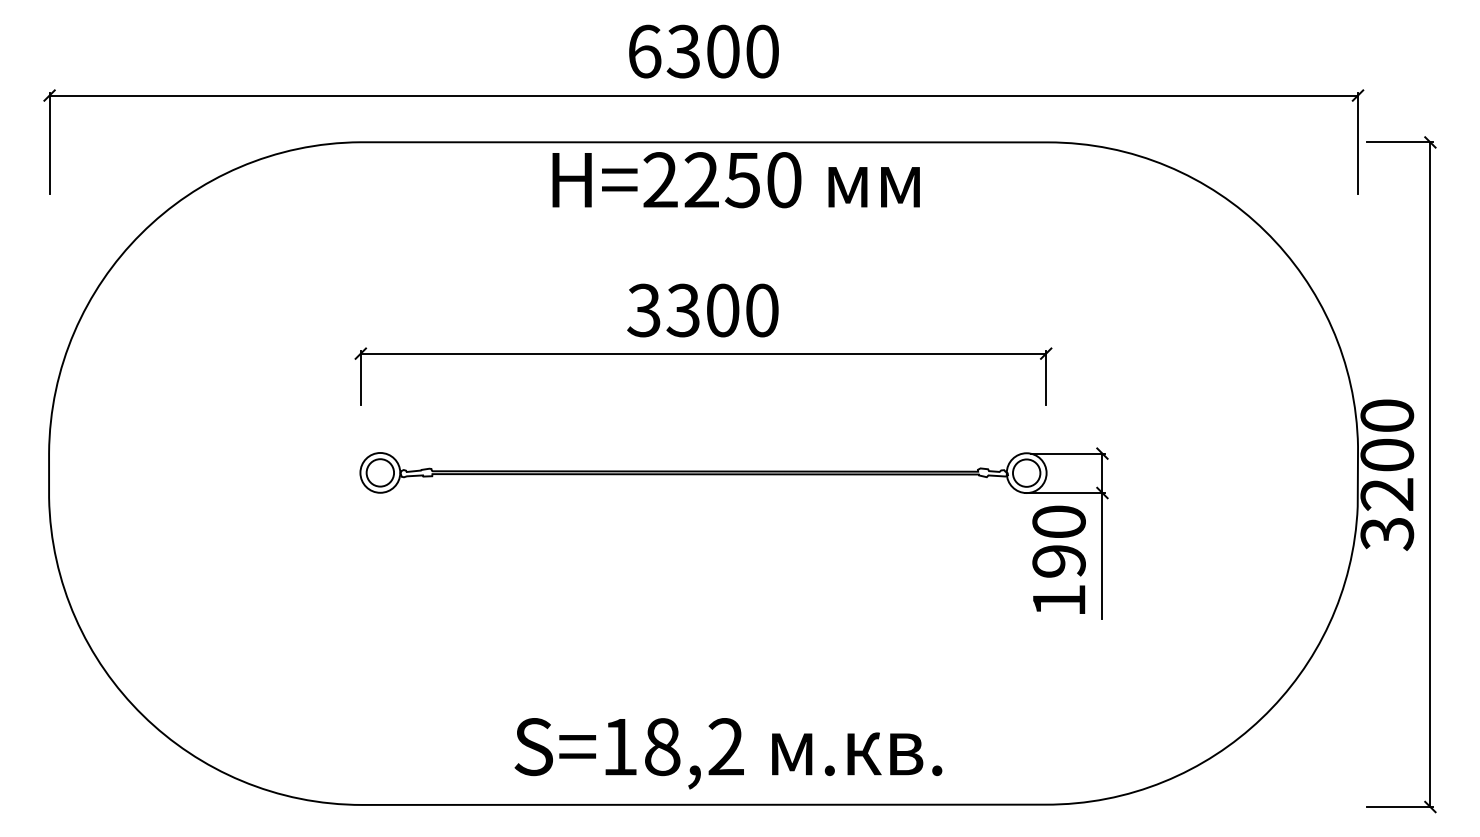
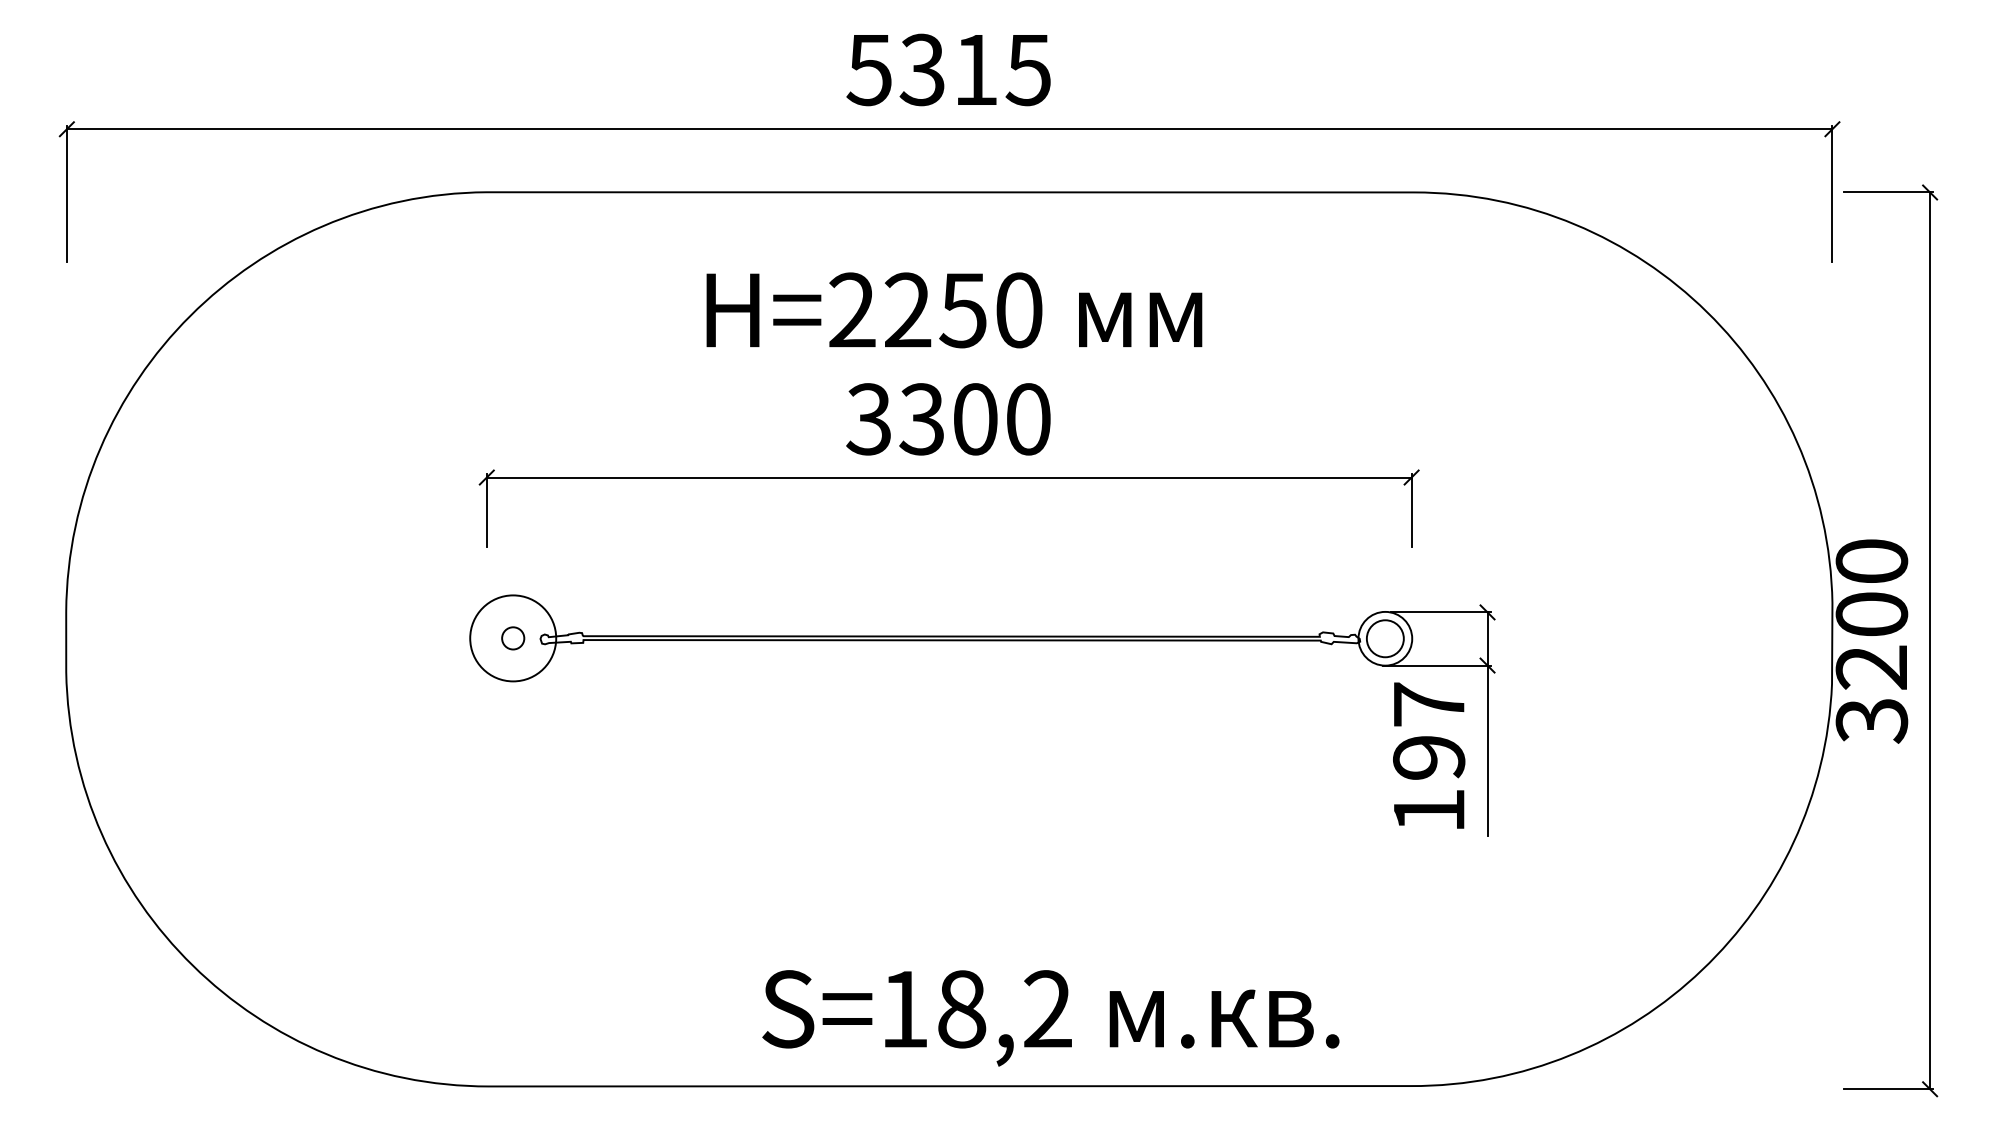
text: (702, 51) -> (948, 69), 6300 -> 5315
text: (736, 180) -> (954, 310), moved
circle: (379, 472) -> (512, 637), size x0.6
circle: (380, 472) -> (513, 638), size x1.6
text: (1059, 521) -> (1429, 704), 190 -> 197
text: (728, 753) -> (1050, 1018), moved

